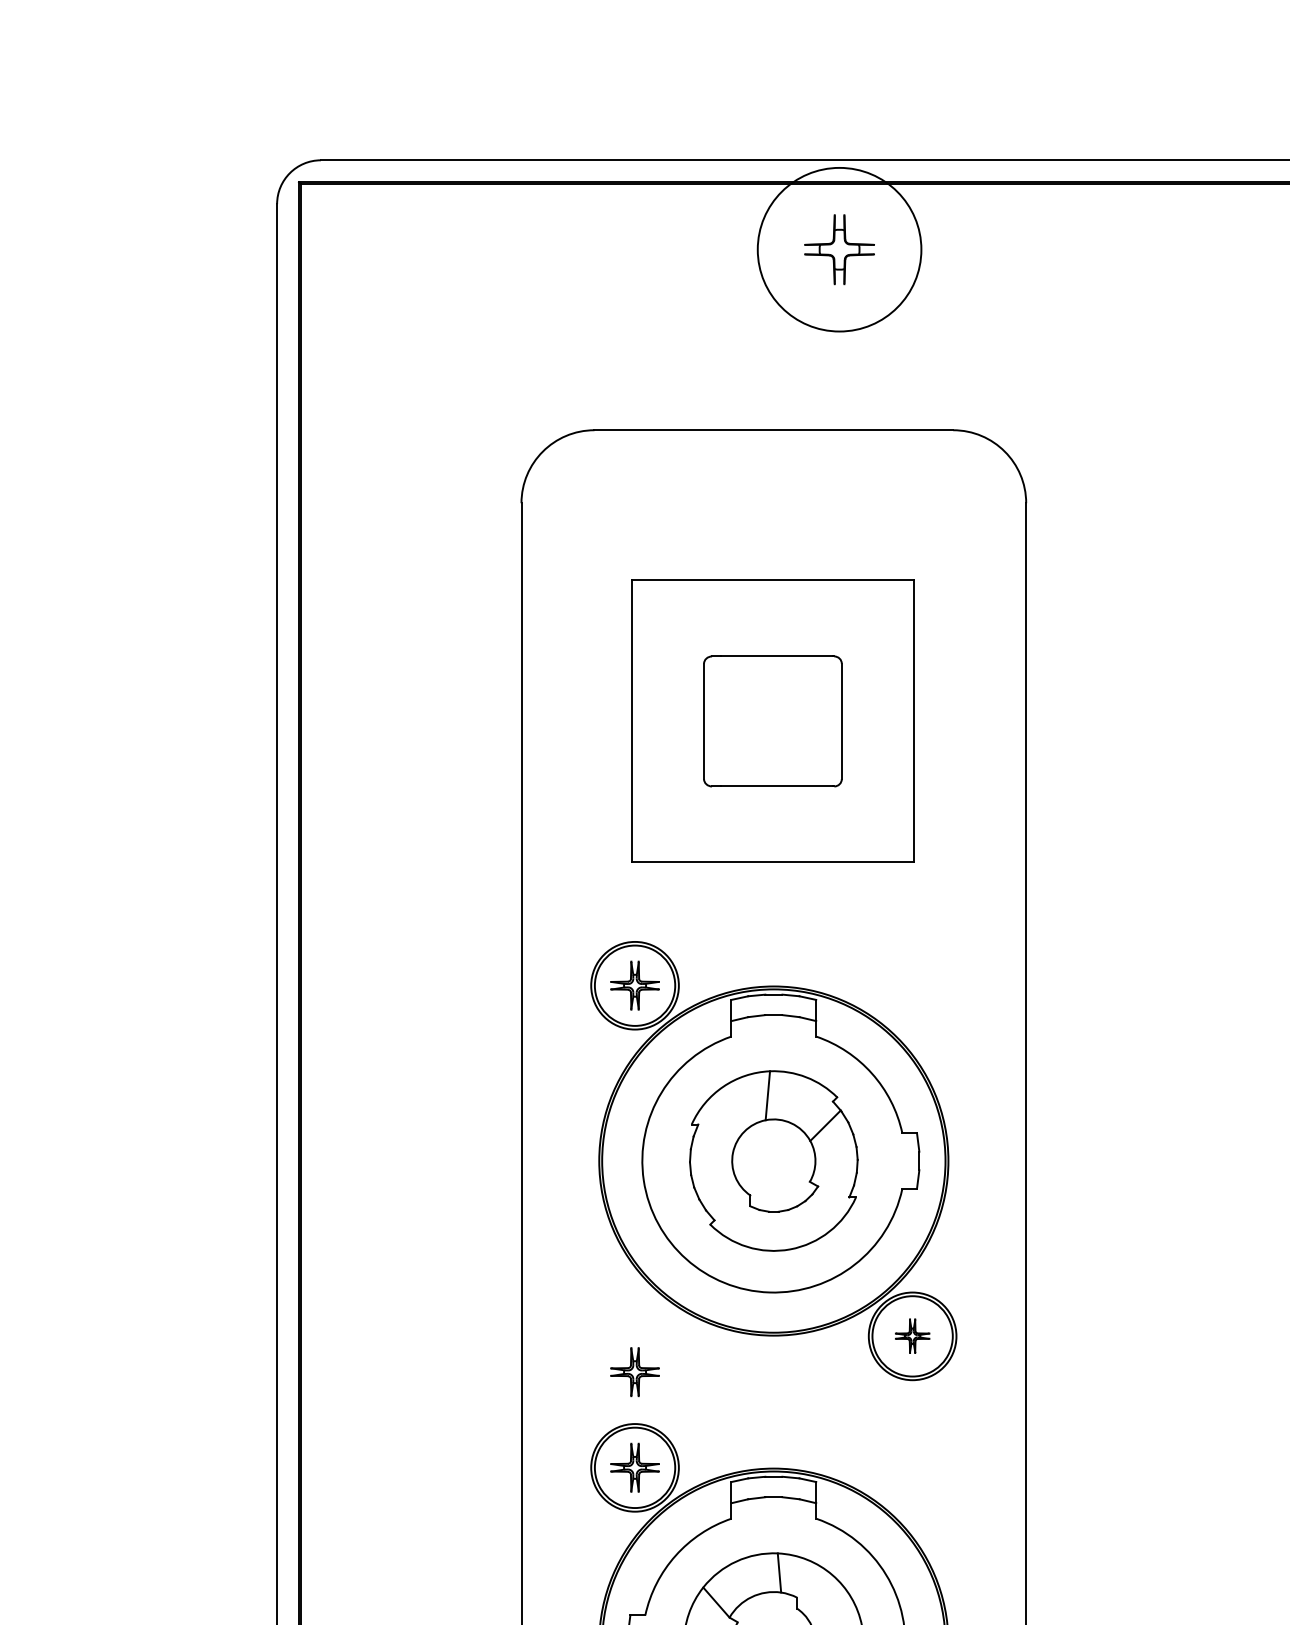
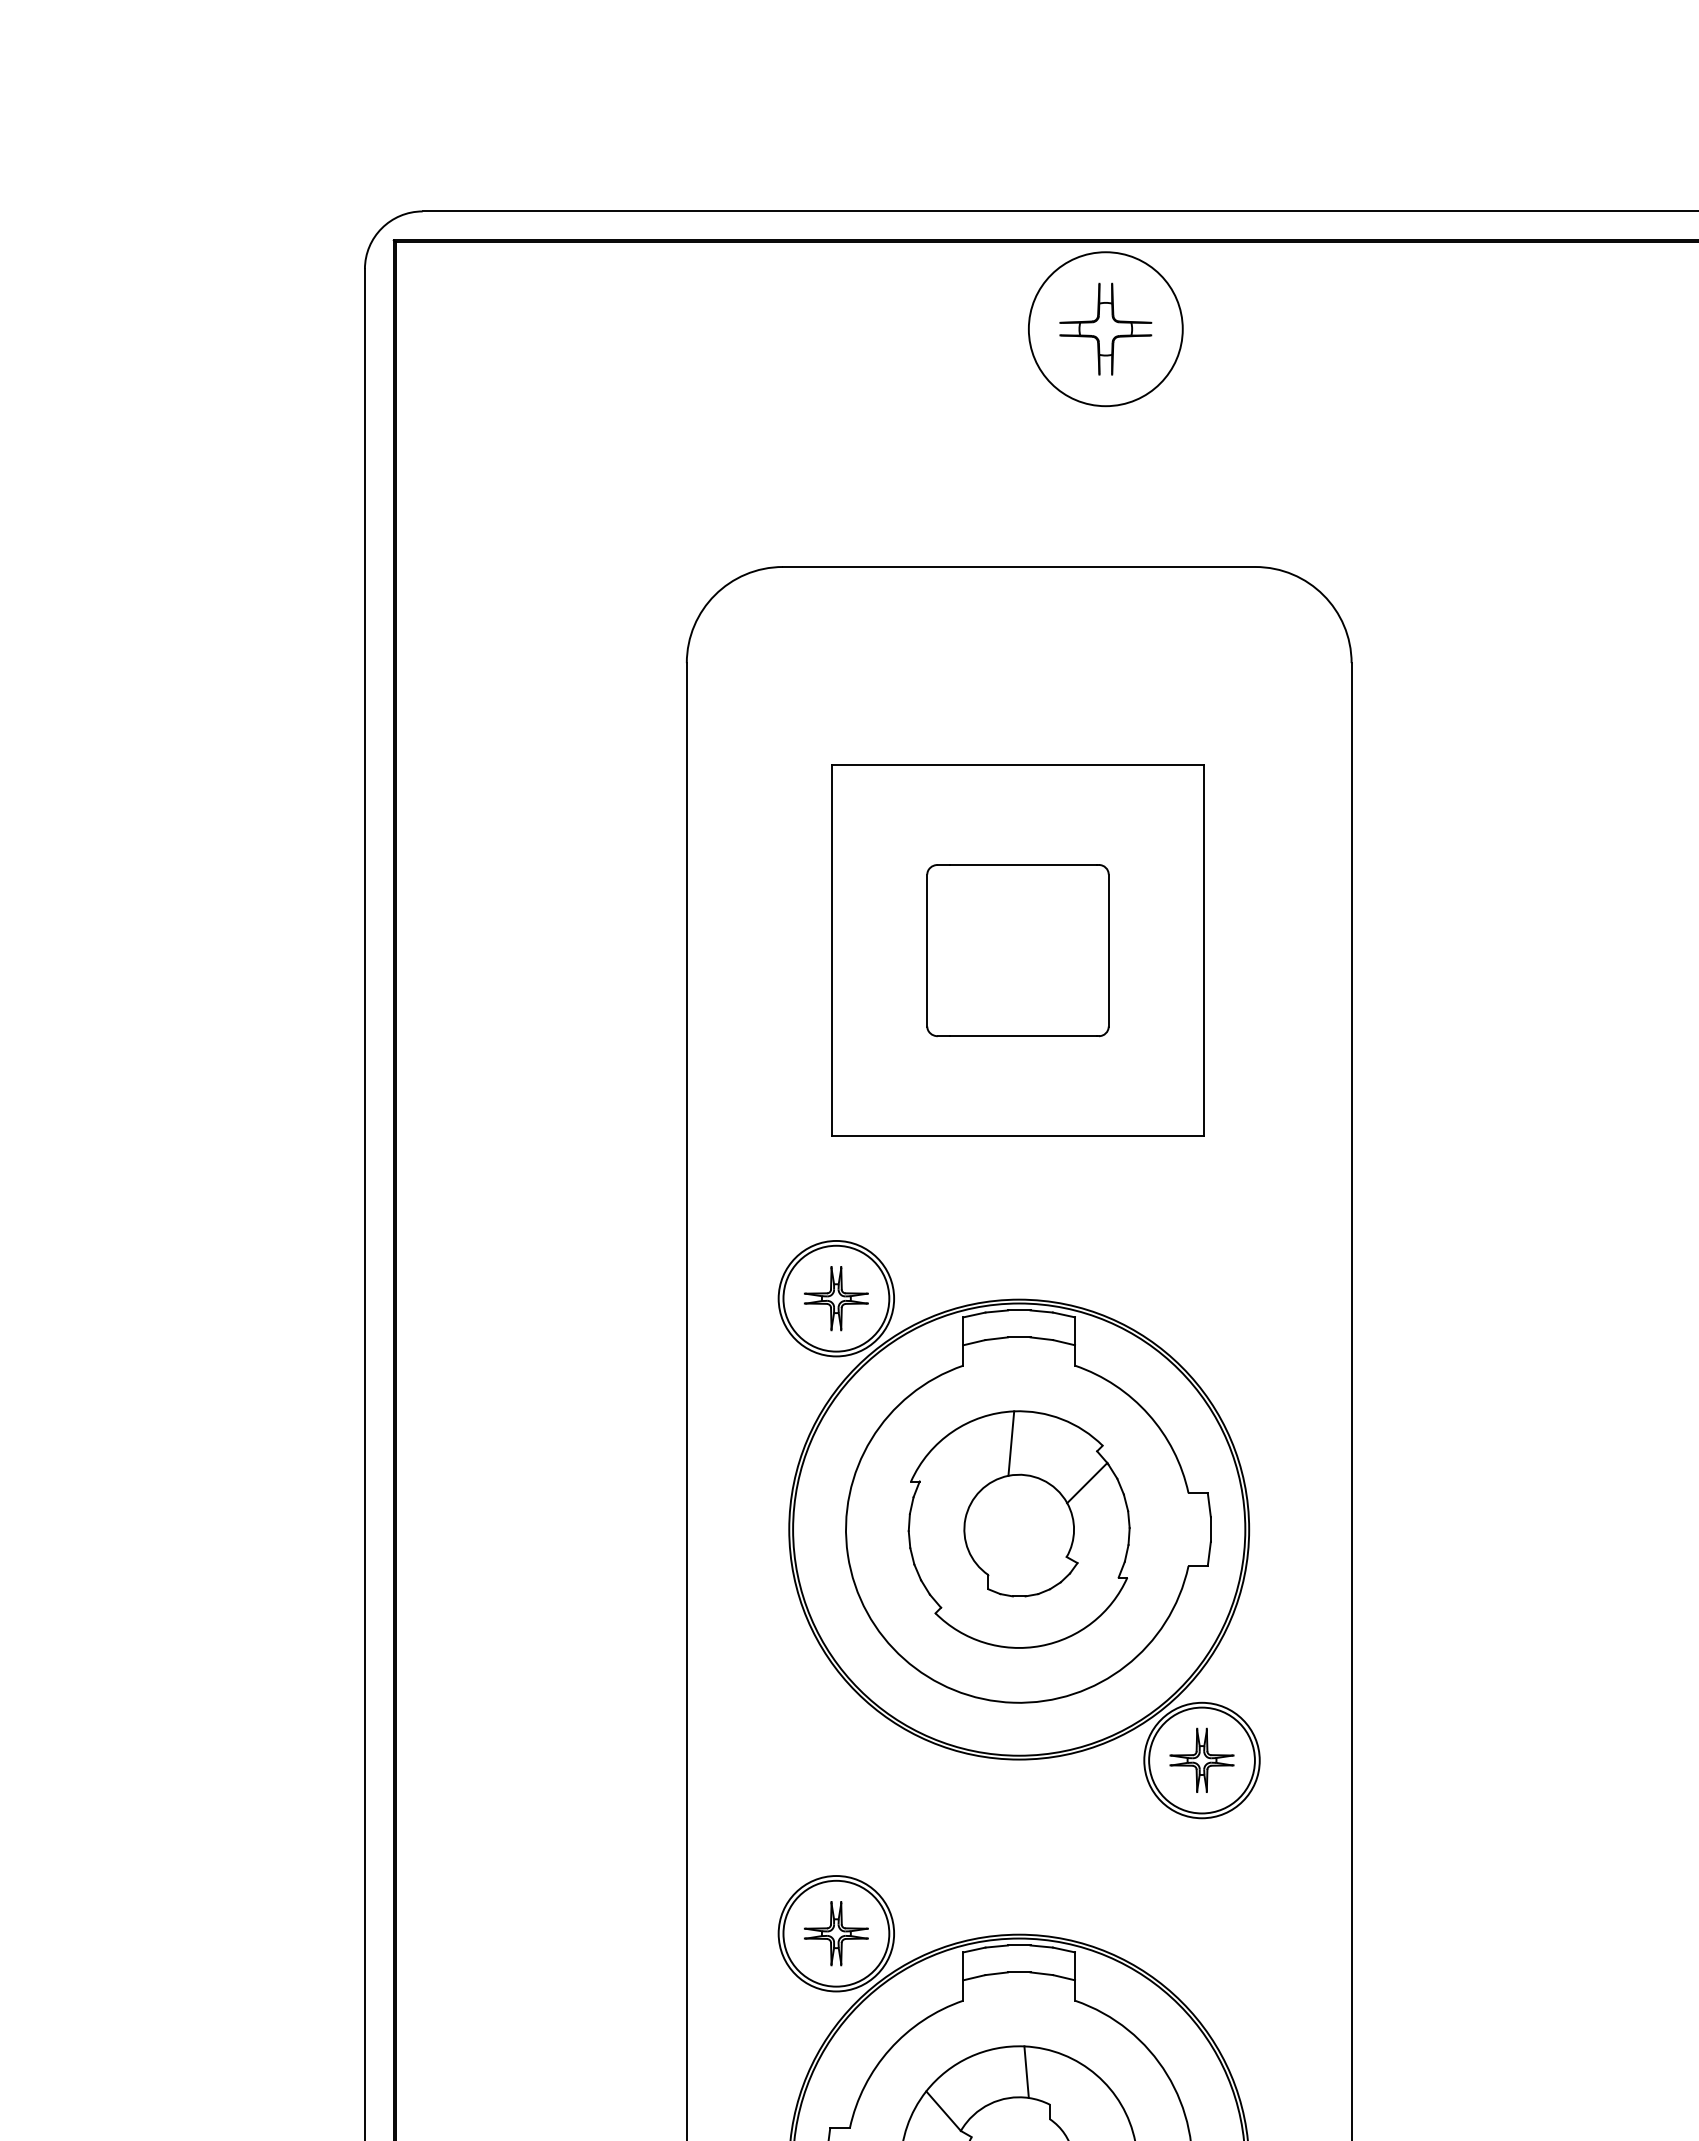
circle: (839, 249) -> (1105, 329), size x0.71
part: (912, 1335) -> (1201, 1759), size x1.43
part: (635, 1372) -> (836, 1807), removed

